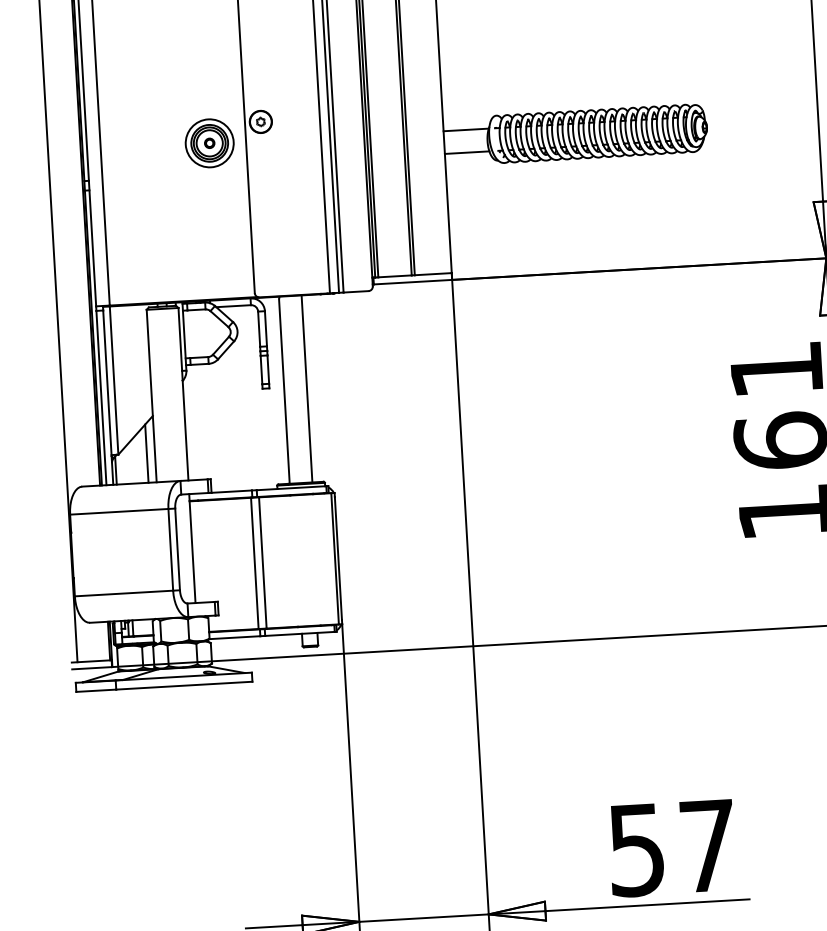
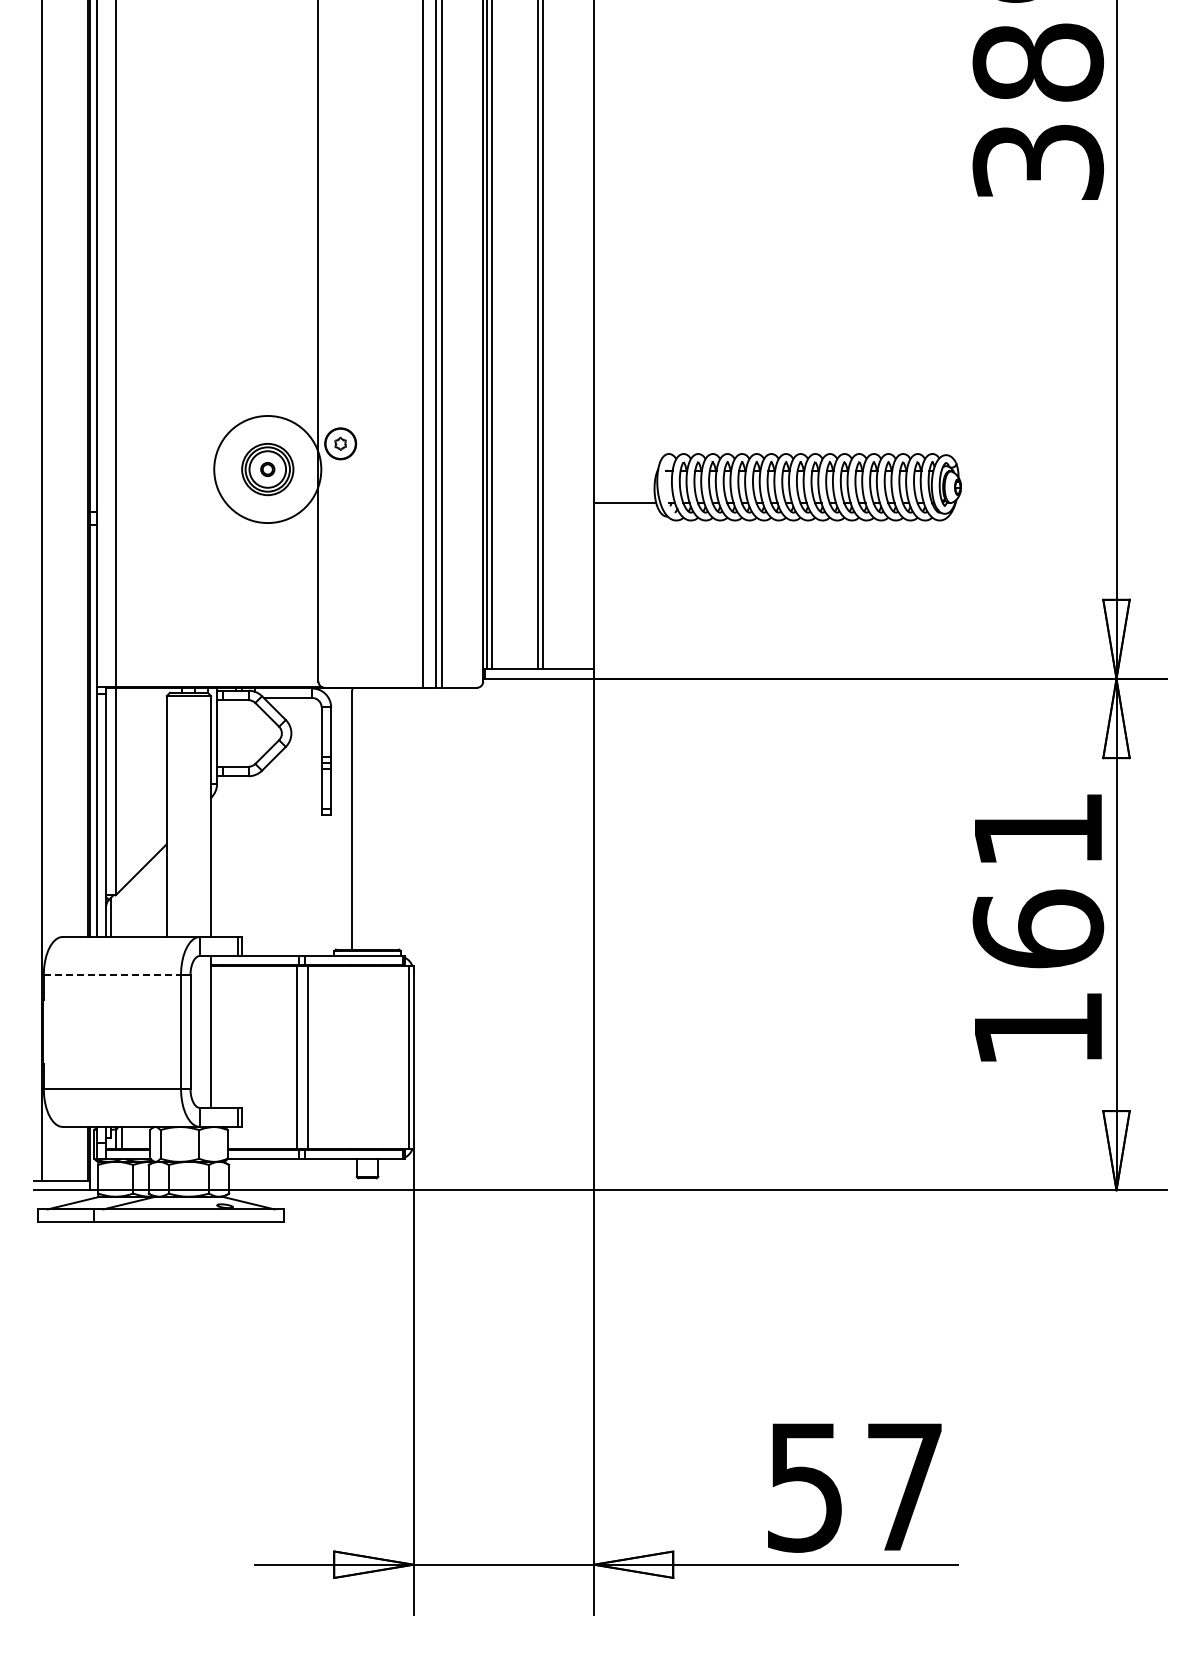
line: (466, 130) -> (625, 471), removed
circle: (209, 143) -> (267, 469), size x1.6
line: (307, 388) -> (383, 818), removed
line: (146, 453) -> (155, 895), removed
line: (119, 511) -> (112, 974), solid -> dashed

